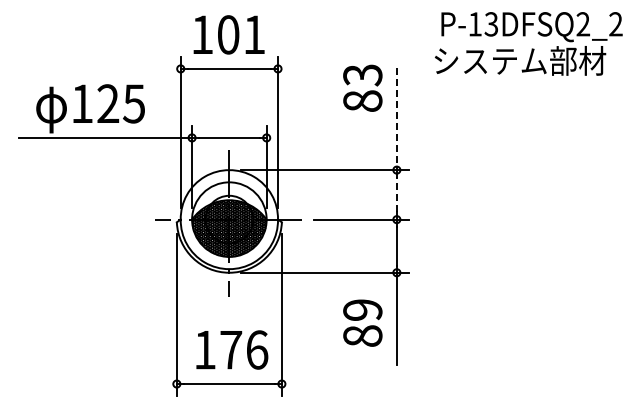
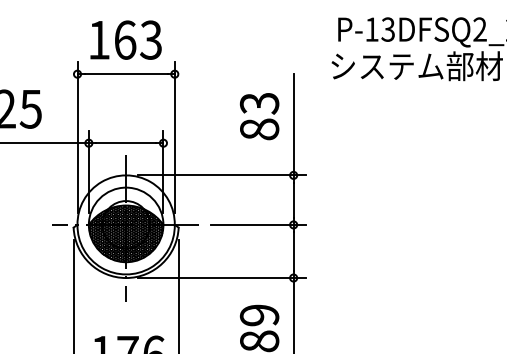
text: (241, 34) -> (138, 39), 101 -> 163
text: (362, 87) -> (259, 115), moved
line: (396, 119) -> (293, 124), dashed -> solid
line: (396, 194) -> (293, 199), dashed -> solid

